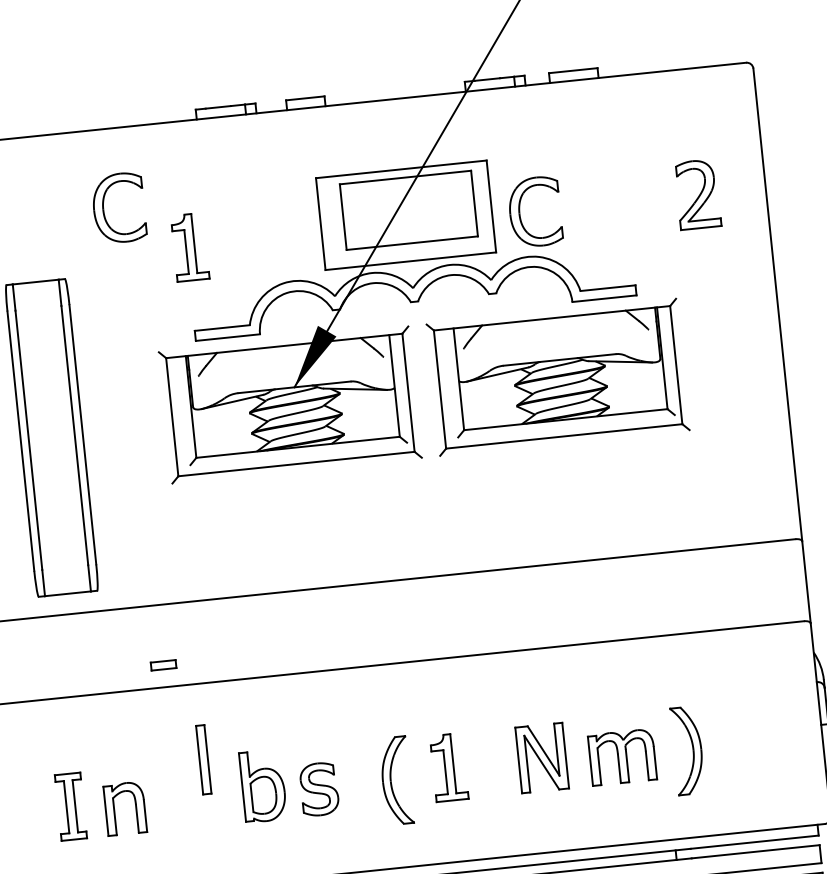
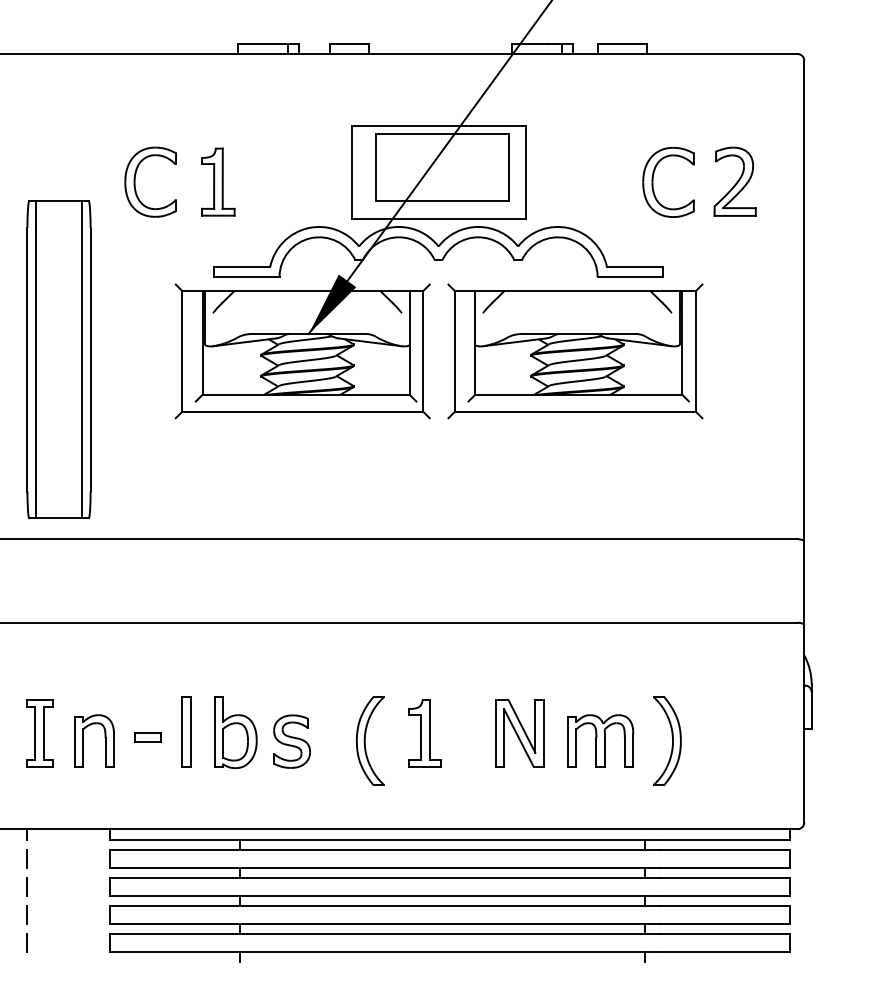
part: (104, 208) -> (135, 181), moved
part: (520, 212) -> (653, 181), moved
part: (163, 665) -> (147, 737), moved
part: (203, 759) -> (186, 731), moved

